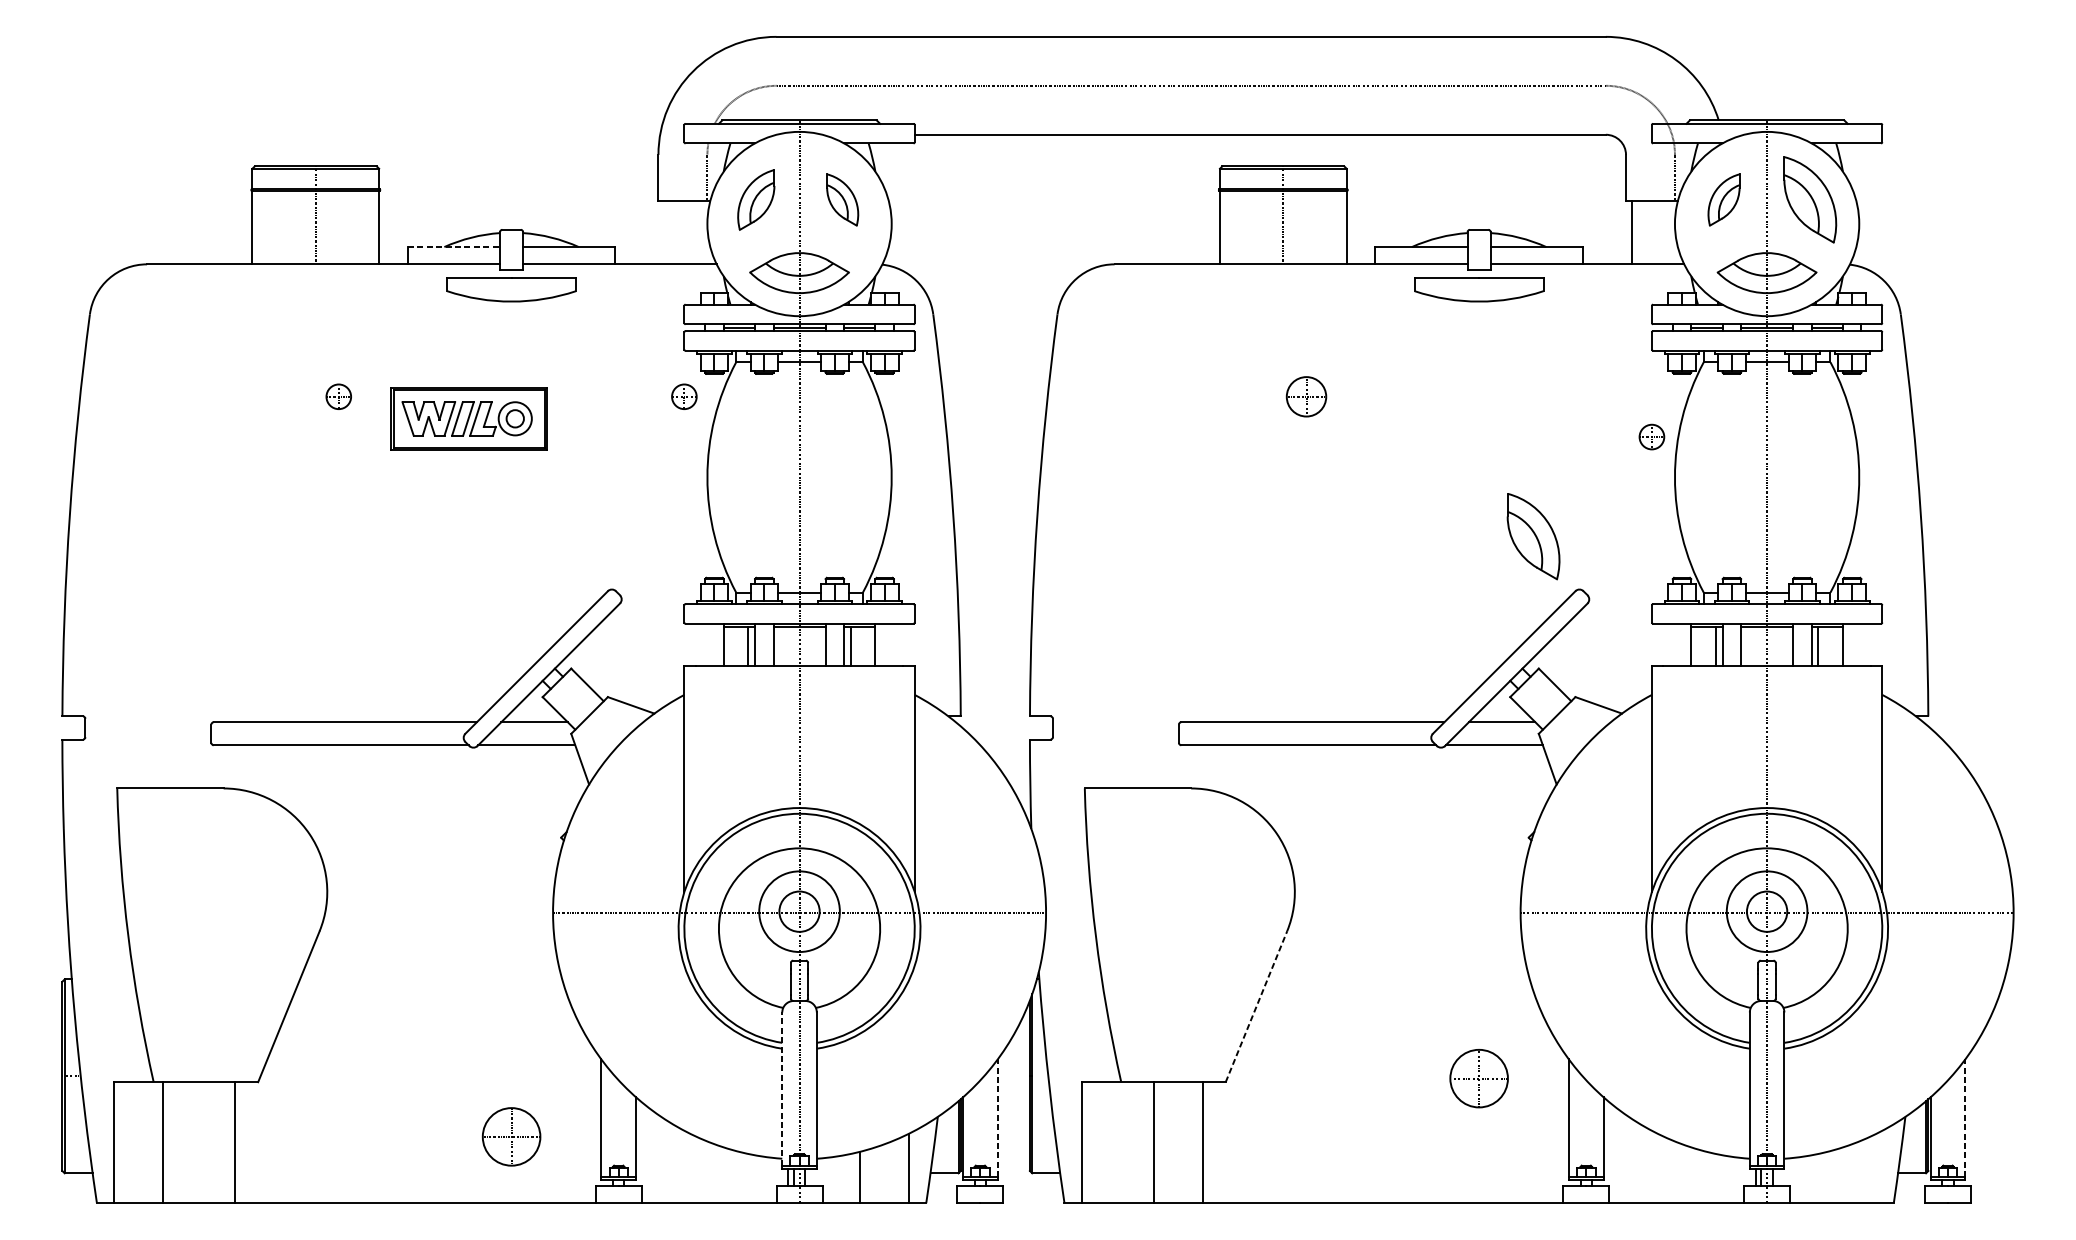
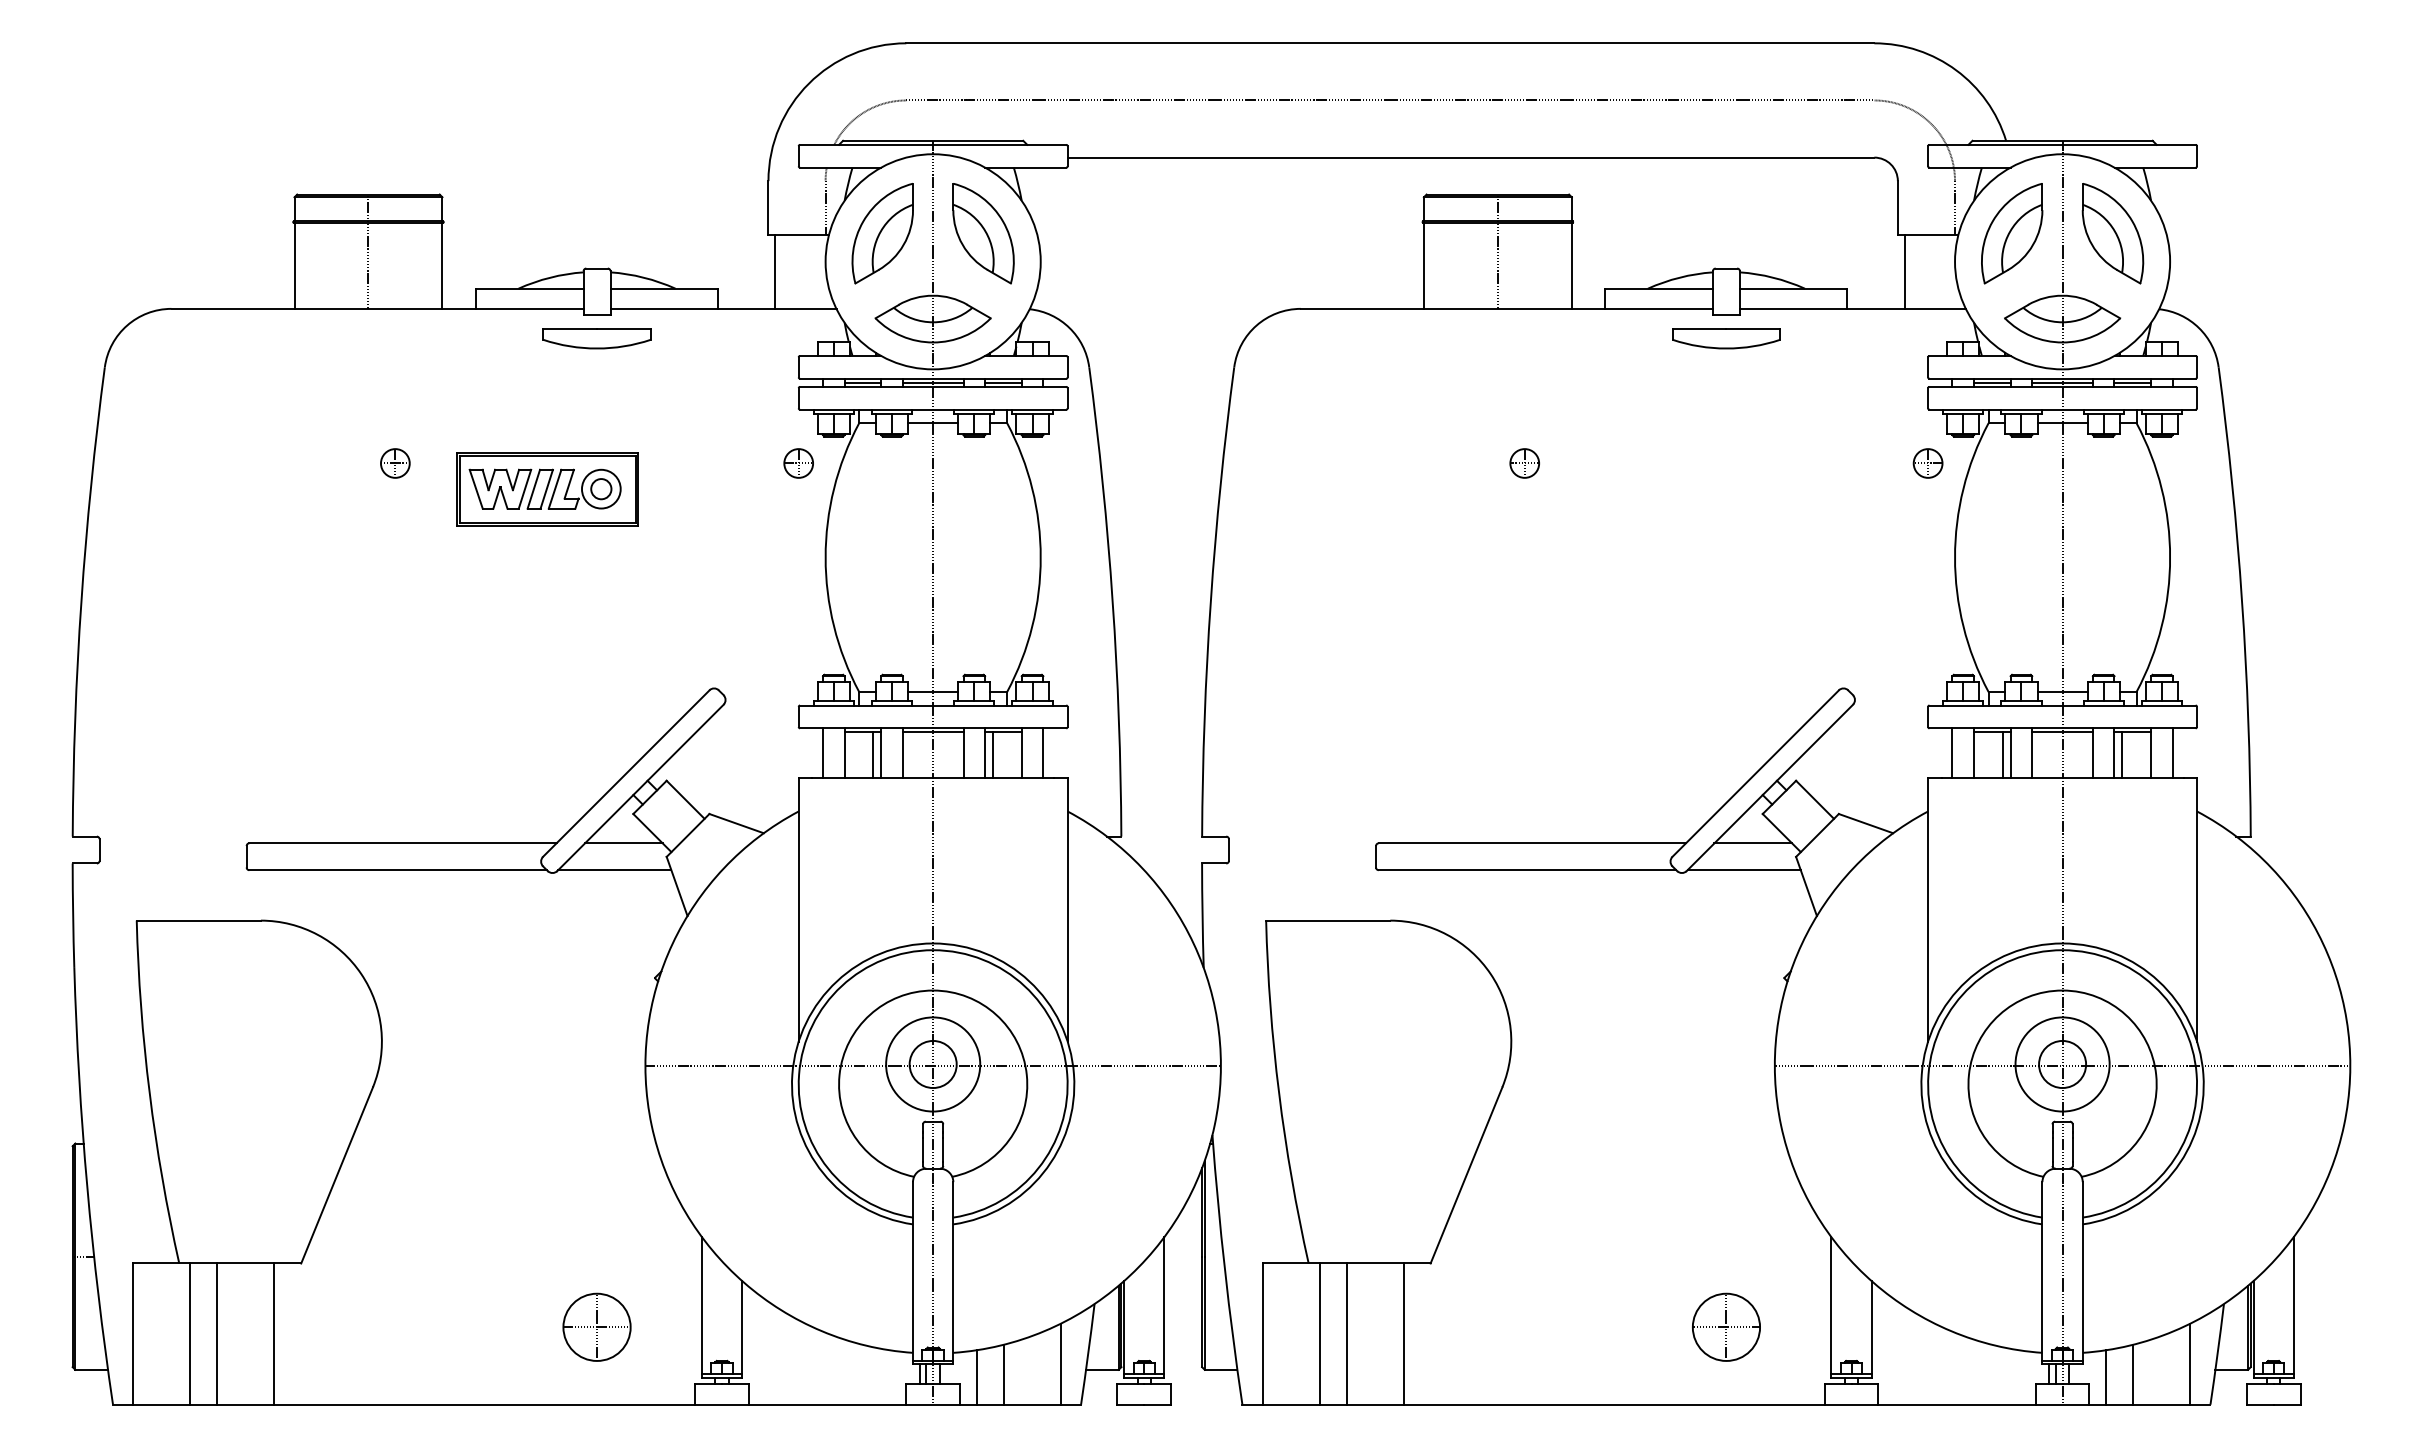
part: (756, 199) -> (882, 233), size x1.43
part: (842, 199) -> (983, 233), size x1.67
part: (1724, 199) -> (2012, 233), size x1.67
line: (664, 232) -> (775, 271), added
line: (453, 246) -> (529, 288), dashed -> solid
part: (511, 289) -> (596, 338), size x0.71
part: (1479, 289) -> (1726, 338), size x0.71
part: (1306, 396) -> (1524, 463), size x0.62
part: (1651, 437) -> (1927, 463), moved
part: (1533, 536) -> (1789, 626), removed
line: (705, 645) -> (823, 753), added
line: (894, 645) -> (1043, 753), added
line: (1672, 645) -> (1952, 753), added
line: (1861, 645) -> (2172, 753), added
line: (1256, 1005) -> (1466, 1174), dashed -> solid
part: (1479, 1077) -> (1726, 1326), moved
line: (782, 1089) -> (913, 1271), dashed -> solid
line: (997, 1118) -> (1164, 1305), dashed -> solid
line: (1964, 1118) -> (2293, 1305), dashed -> solid
line: (186, 1142) -> (217, 1333), added
line: (1130, 1142) -> (1319, 1333), added
line: (1876, 1167) -> (2190, 1363), added
line: (1827, 1177) -> (2133, 1374), added
line: (836, 1179) -> (976, 1377), added
line: (1804, 1179) -> (2106, 1377), added

